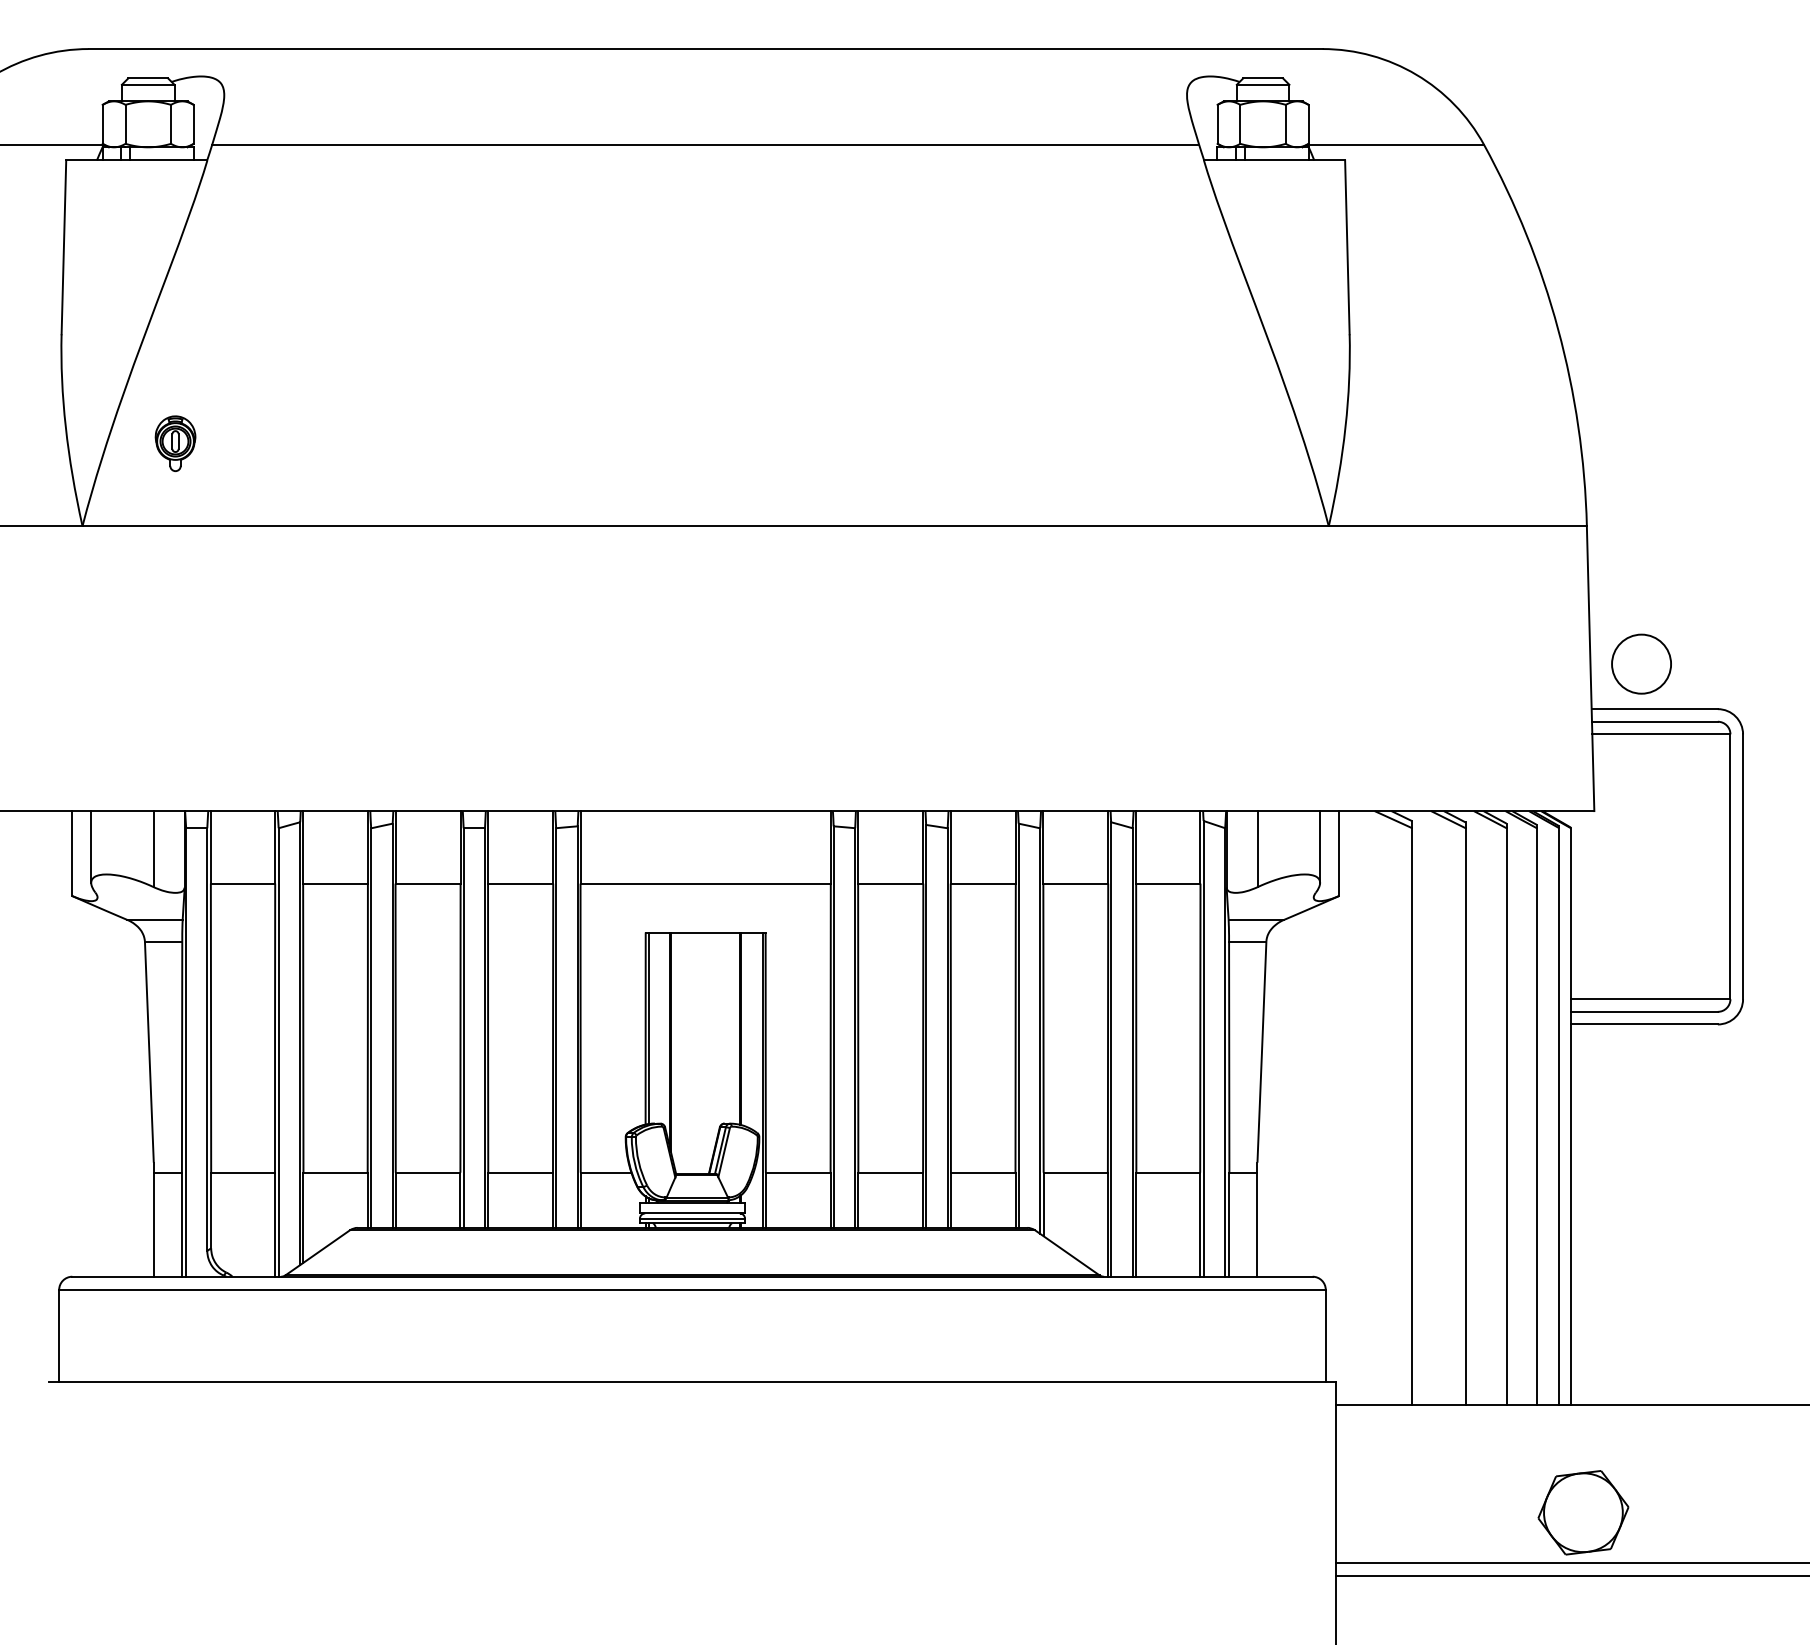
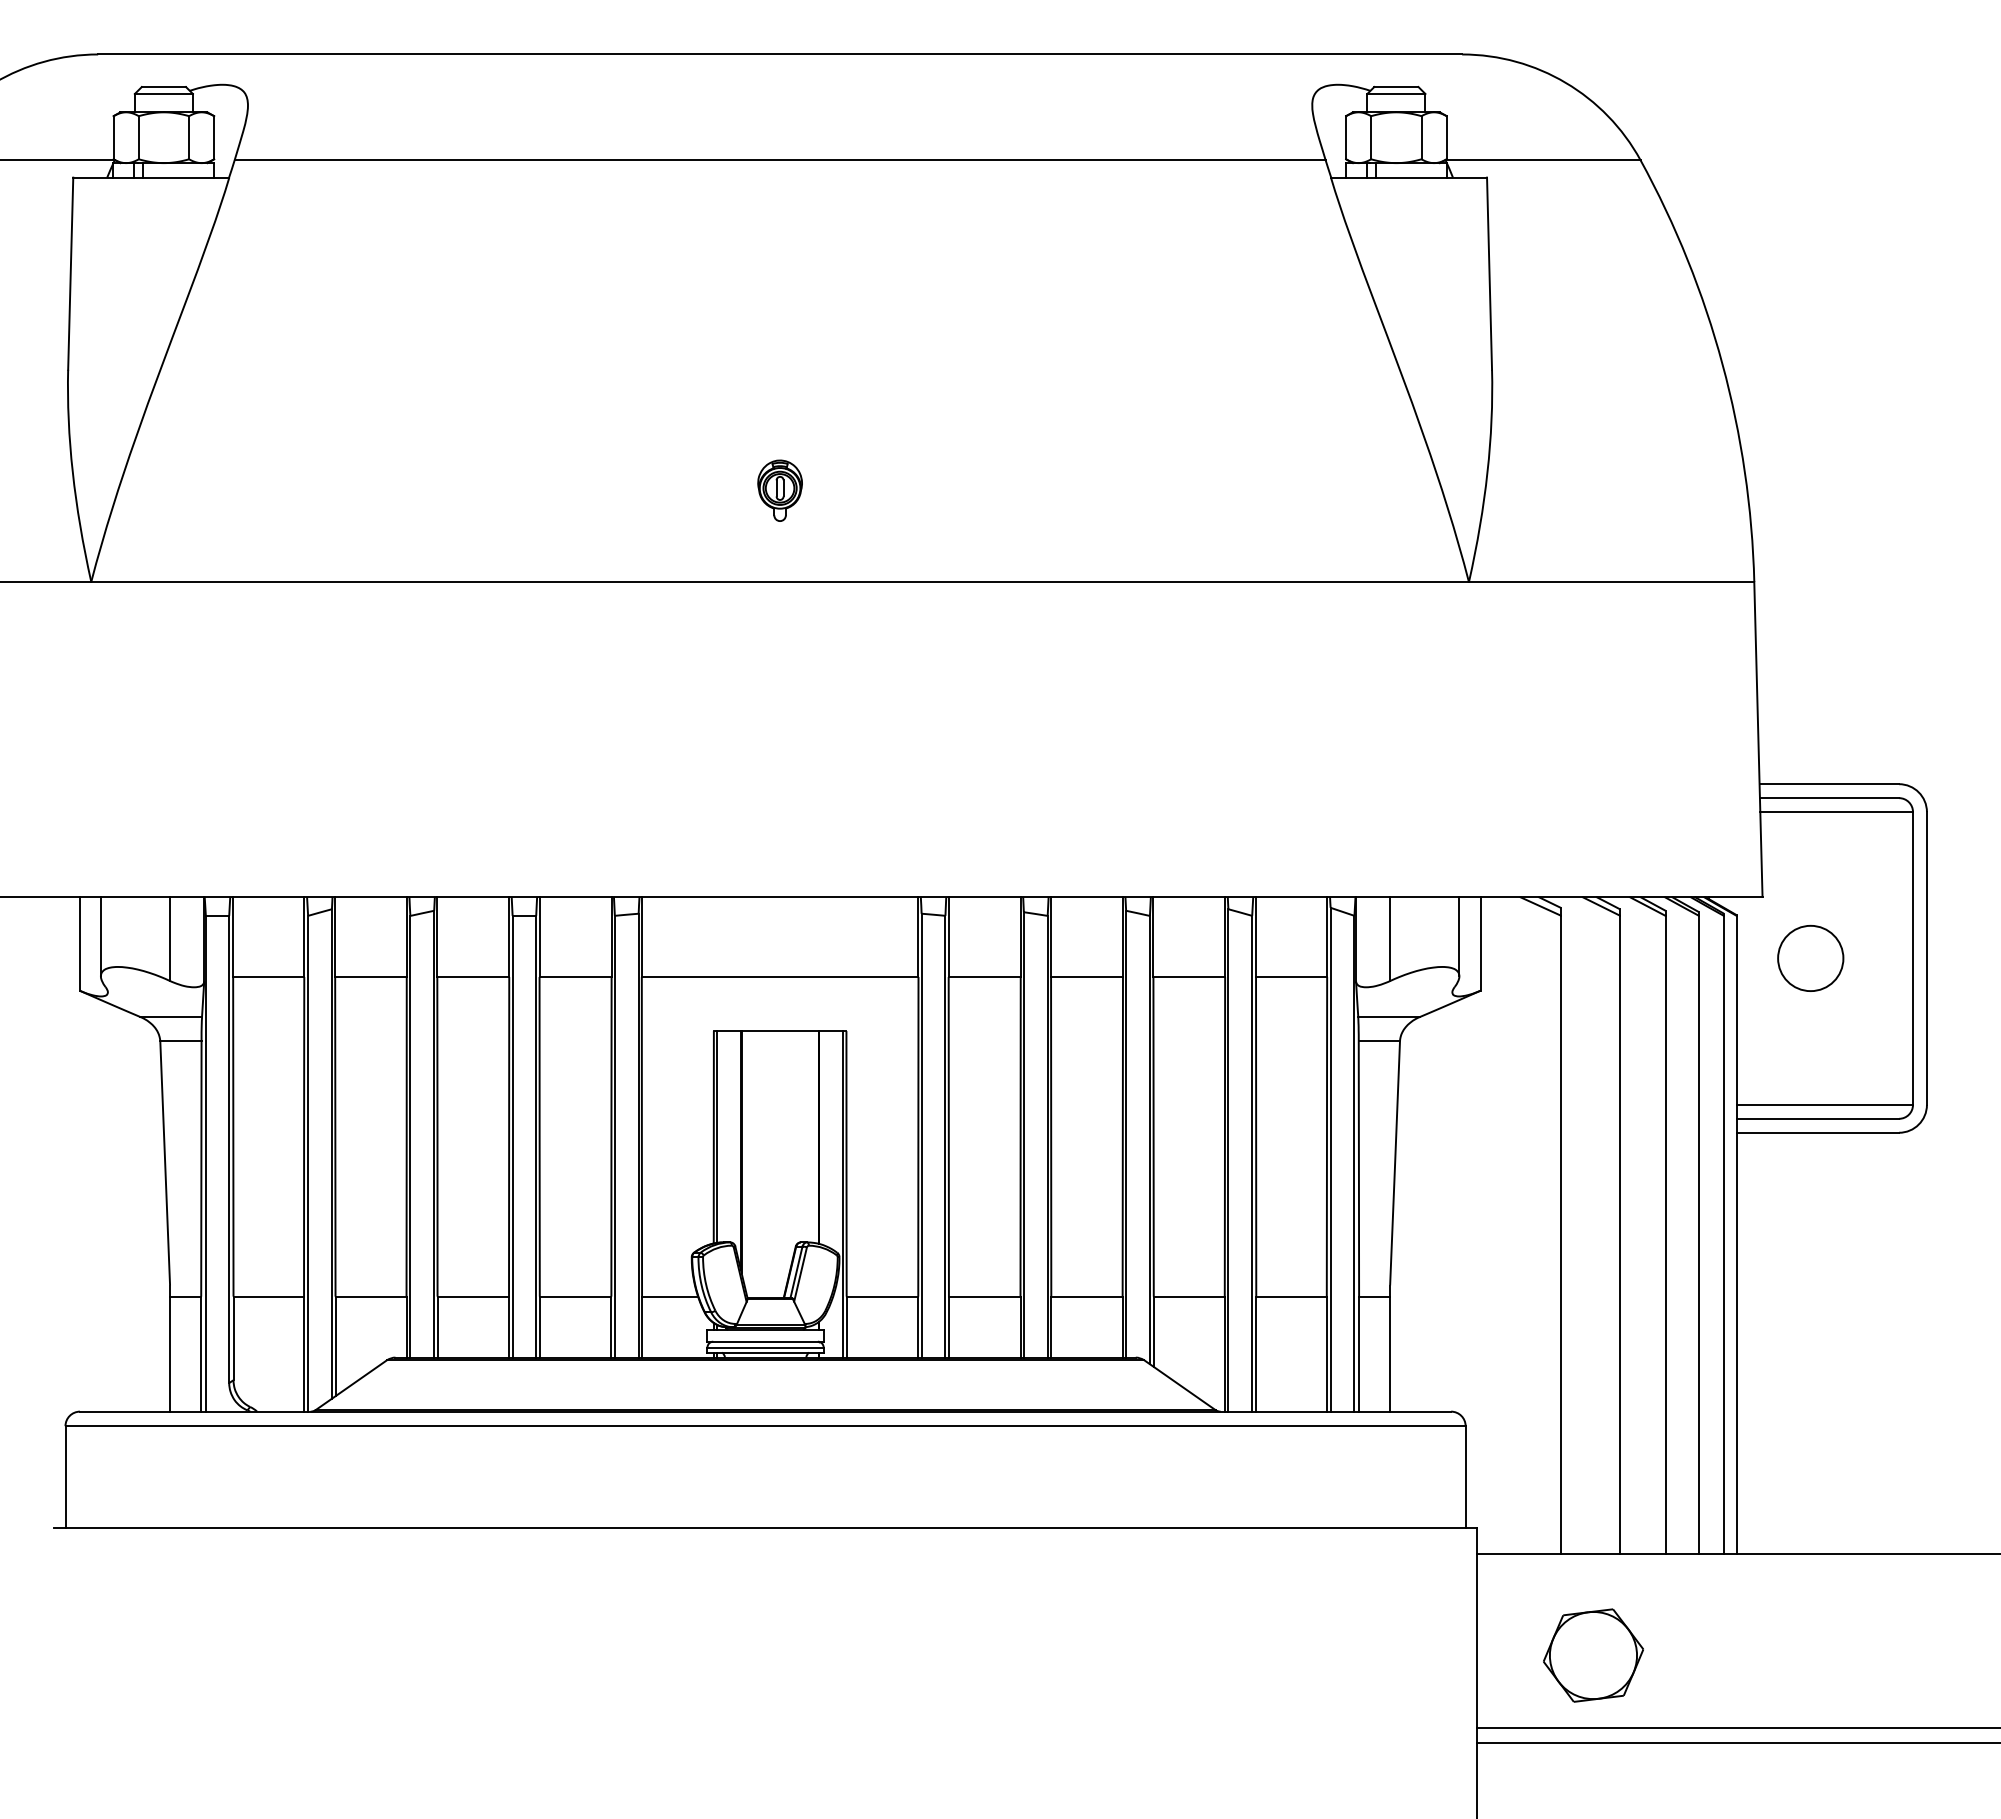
part: (174, 443) -> (779, 490), moved
circle: (1641, 663) -> (1810, 957), moved
part: (1583, 1512) -> (1593, 1655), moved

